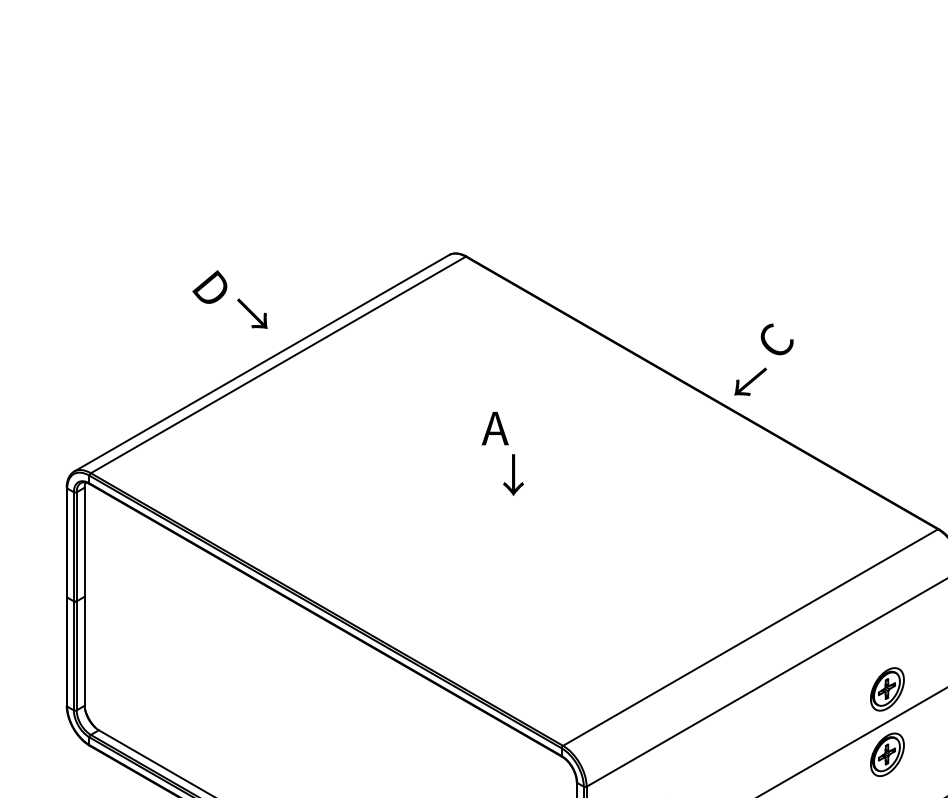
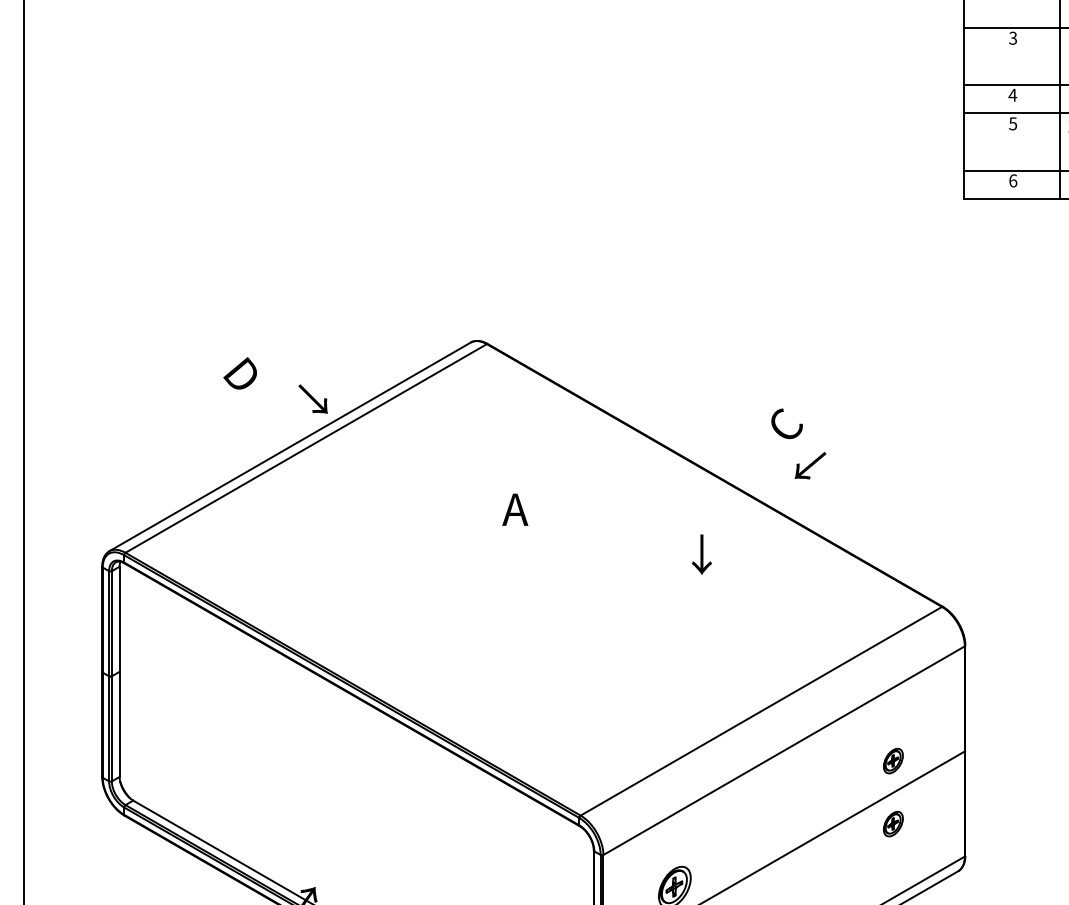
text: (251, 313) -> (312, 398), moved
text: (750, 381) -> (810, 465), moved
text: (513, 474) -> (701, 554), moved
part: (887, 688) -> (893, 760), size x0.6
part: (887, 754) -> (893, 823), size x0.6

